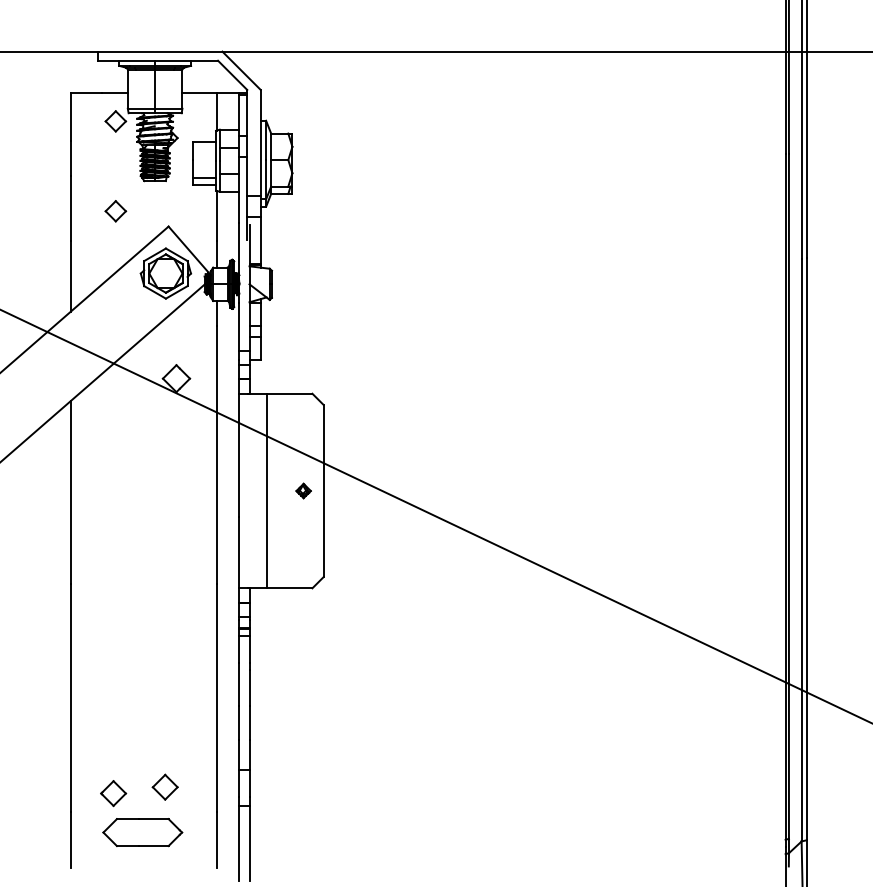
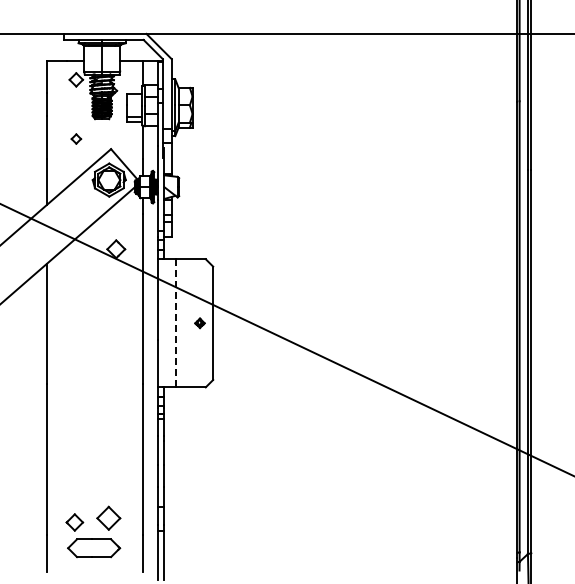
part: (116, 210) -> (76, 138), size x0.7
line: (267, 489) -> (176, 322), solid -> dashed
part: (164, 787) -> (108, 518), size x1.4

